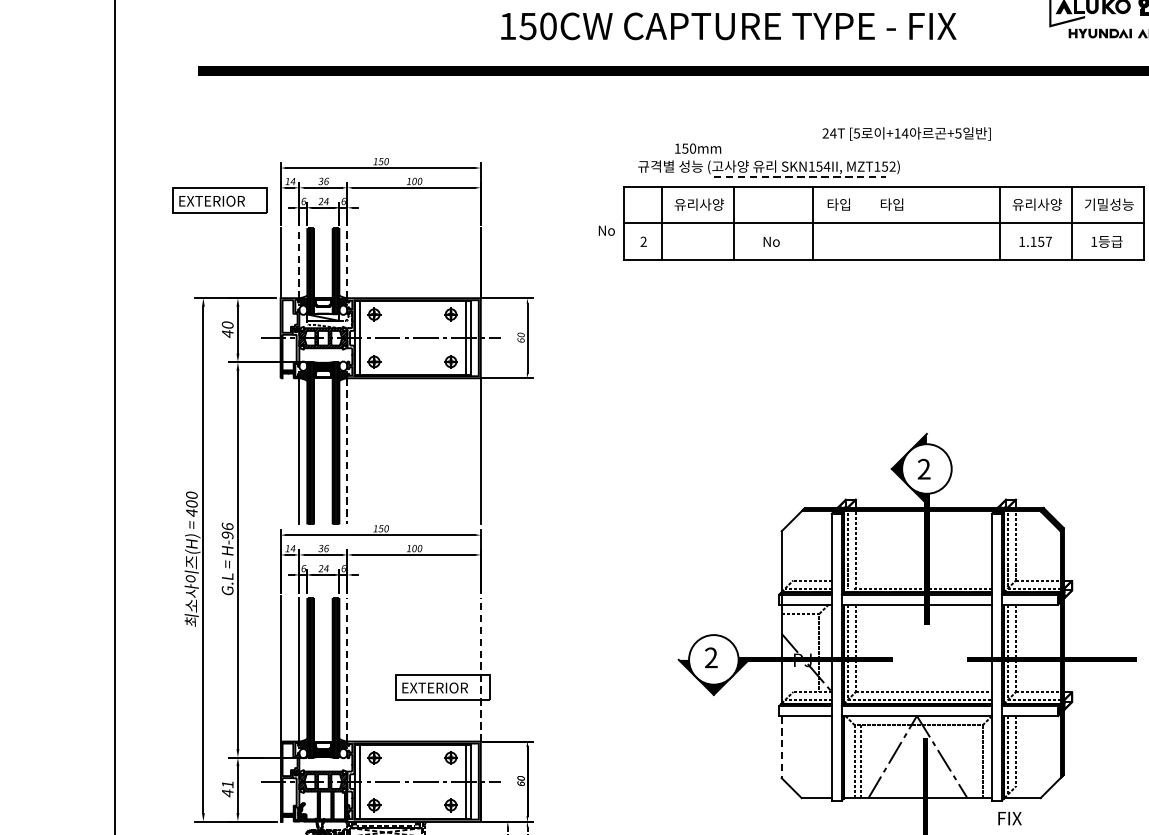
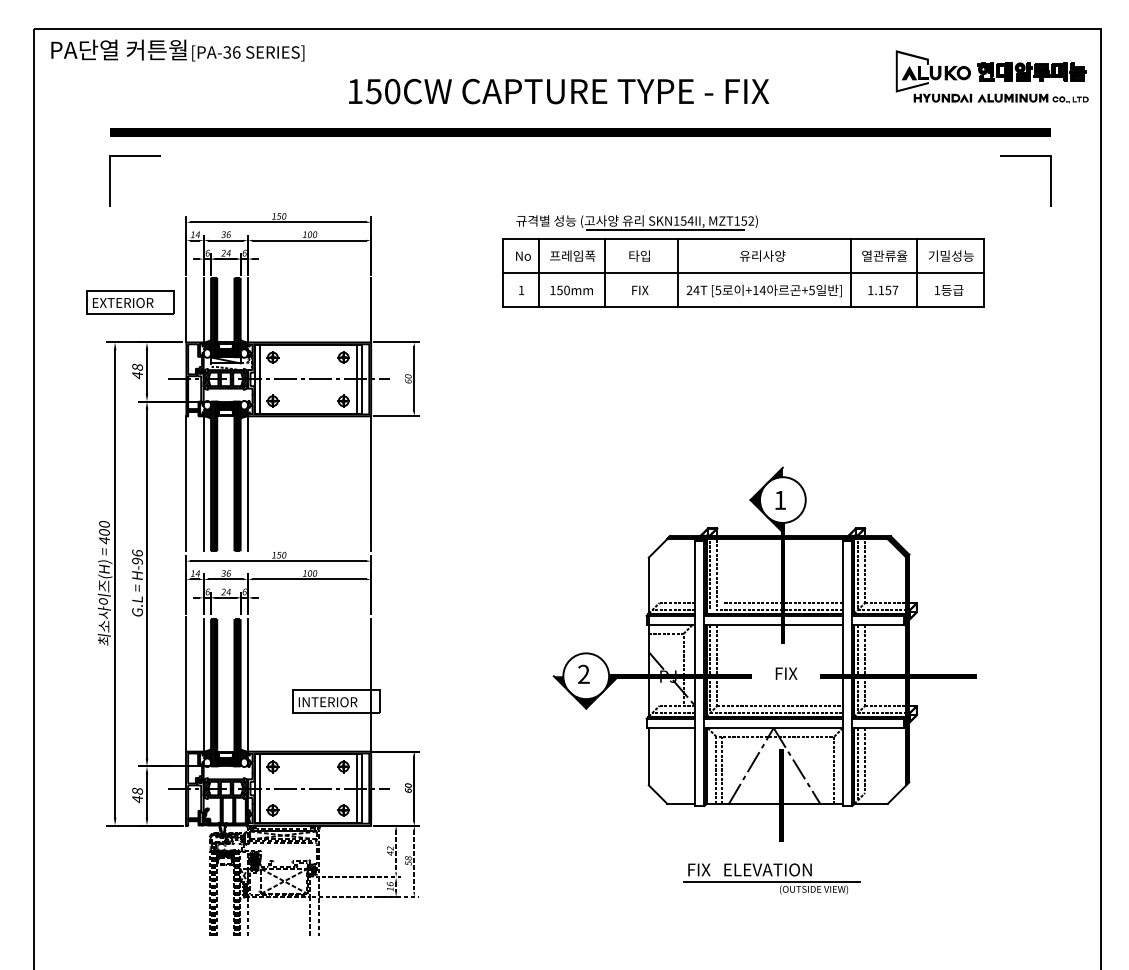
text: (729, 26) -> (559, 91), moved
line: (224, 96) -> (134, 156), added
text: (905, 133) -> (763, 290), moved
text: (697, 148) -> (571, 290), moved
line: (800, 176) -> (666, 230), dashed -> solid
part: (220, 200) -> (130, 302), moved
text: (698, 203) -> (572, 255), 유리사양 -> 프레임폭
text: (838, 203) -> (639, 255), moved
text: (904, 203) -> (762, 255), 타입 -> 유리사양
text: (1037, 203) -> (884, 255), 유리사양 -> 열관류율
text: (606, 230) -> (523, 255), moved
text: (643, 240) -> (521, 289), 2 -> 1
text: (772, 241) -> (640, 290), No -> FIX
line: (347, 262) -> (248, 309), dashed -> solid
line: (299, 263) -> (203, 310), dashed -> solid
hatch: (322, 309) -> (225, 352), added
text: (227, 324) -> (137, 366), 40 -> 48
line: (280, 451) -> (186, 483), added
line: (347, 452) -> (248, 484), dashed -> solid
text: (924, 468) -> (780, 499), 2 -> 1
line: (926, 581) -> (782, 603), added
line: (347, 668) -> (248, 684), dashed -> solid
line: (481, 668) -> (371, 684), dashed -> solid
text: (435, 688) -> (329, 702), EXTERIOR -> INTERIOR
line: (781, 746) -> (648, 756), dashed -> solid
text: (227, 783) -> (137, 790), 41 -> 48
text: (1009, 818) -> (786, 673), moved

